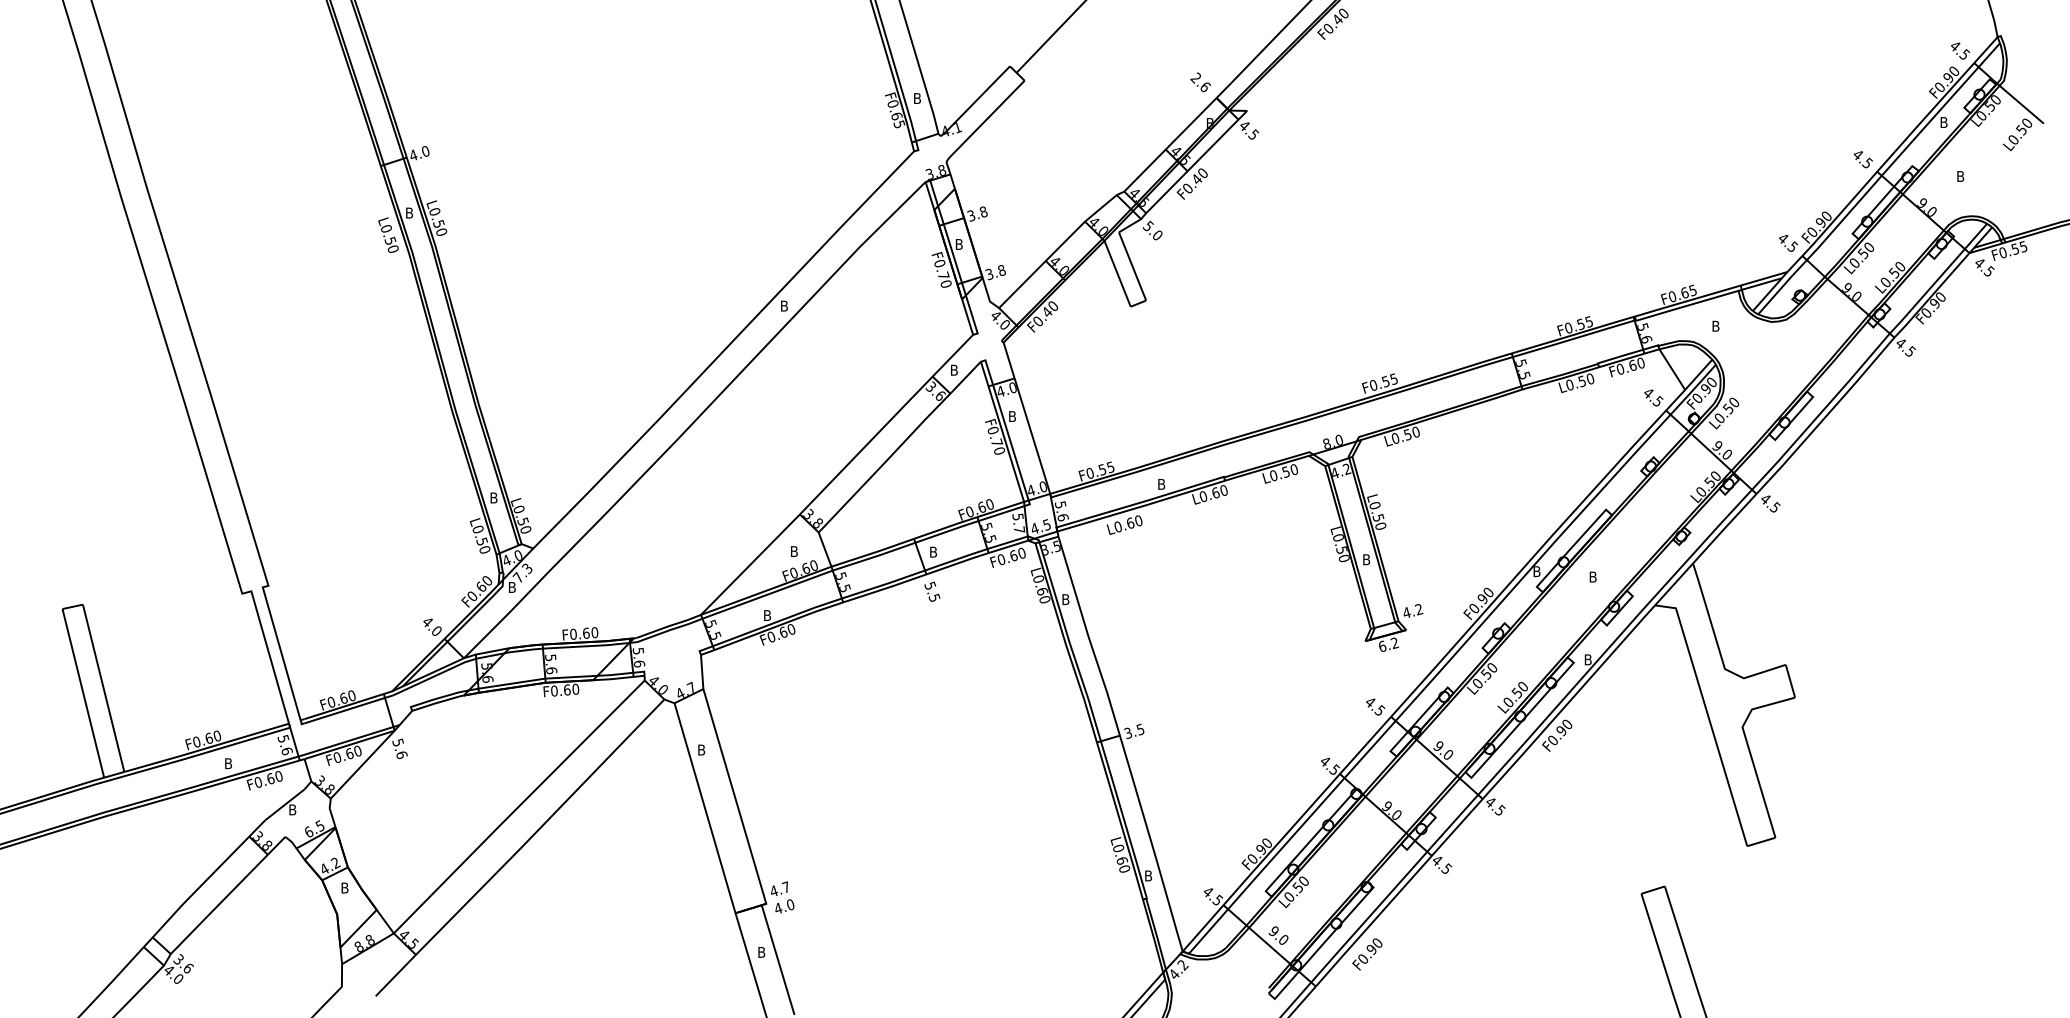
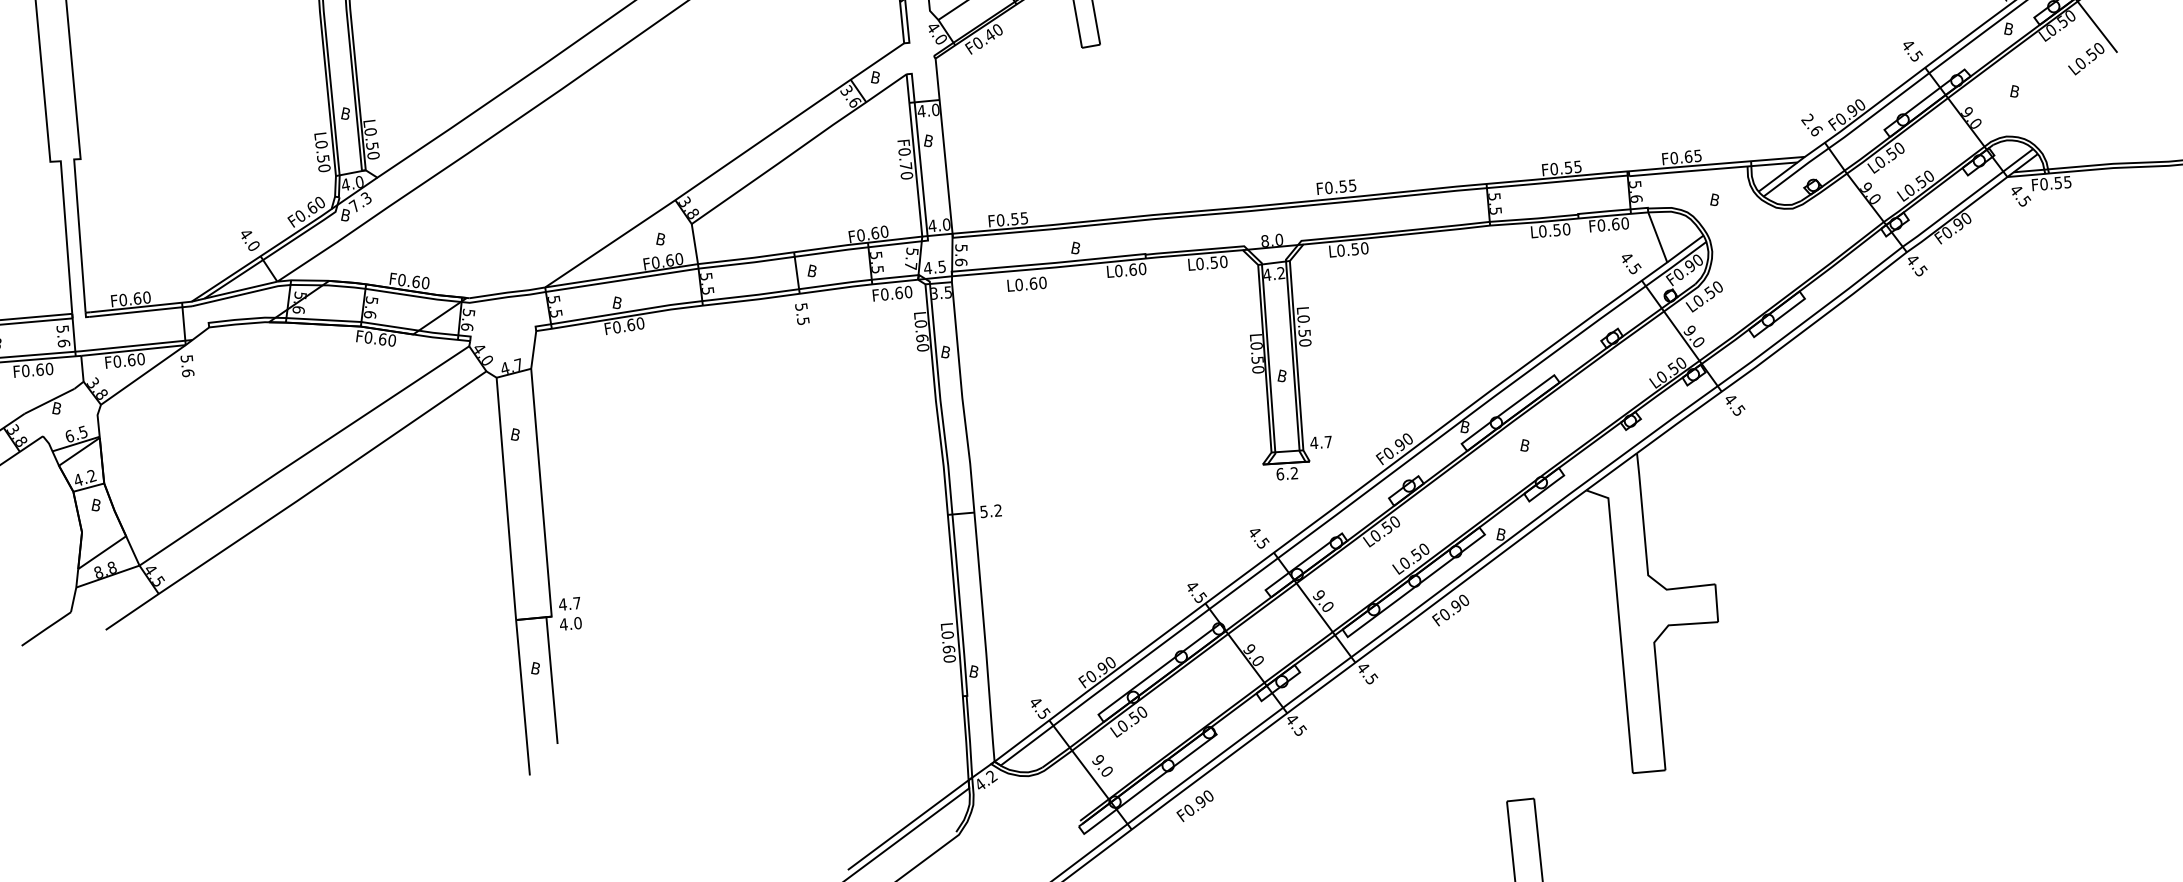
text: (1787, 242) -> (1811, 124), 4.5 -> 2.6
text: (1419, 609) -> (1328, 442), 4.2 -> 4.7
text: (1134, 730) -> (991, 510), 3.5 -> 5.2

